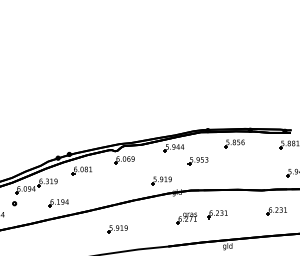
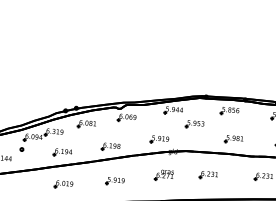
part: (241, 173) -> (233, 139), added
part: (109, 192) -> (110, 146), added
part: (186, 218) -> (163, 175), moved
part: (62, 237) -> (63, 184), added

